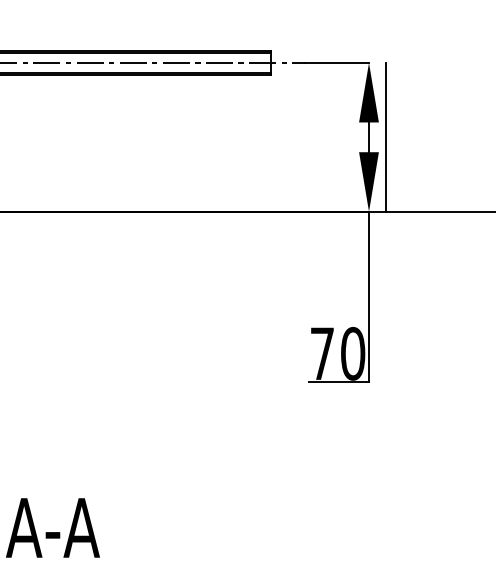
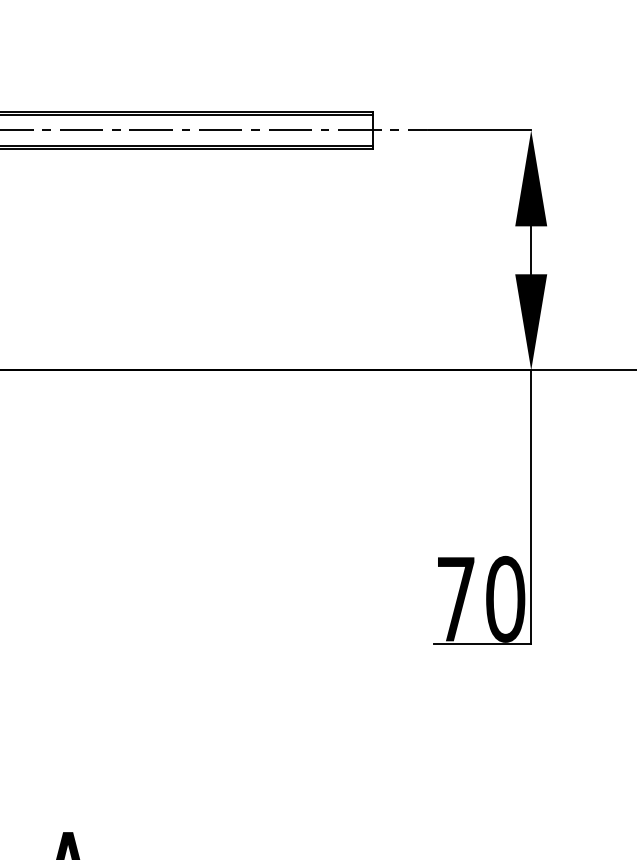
line: (386, 137) -> (559, 250), removed

